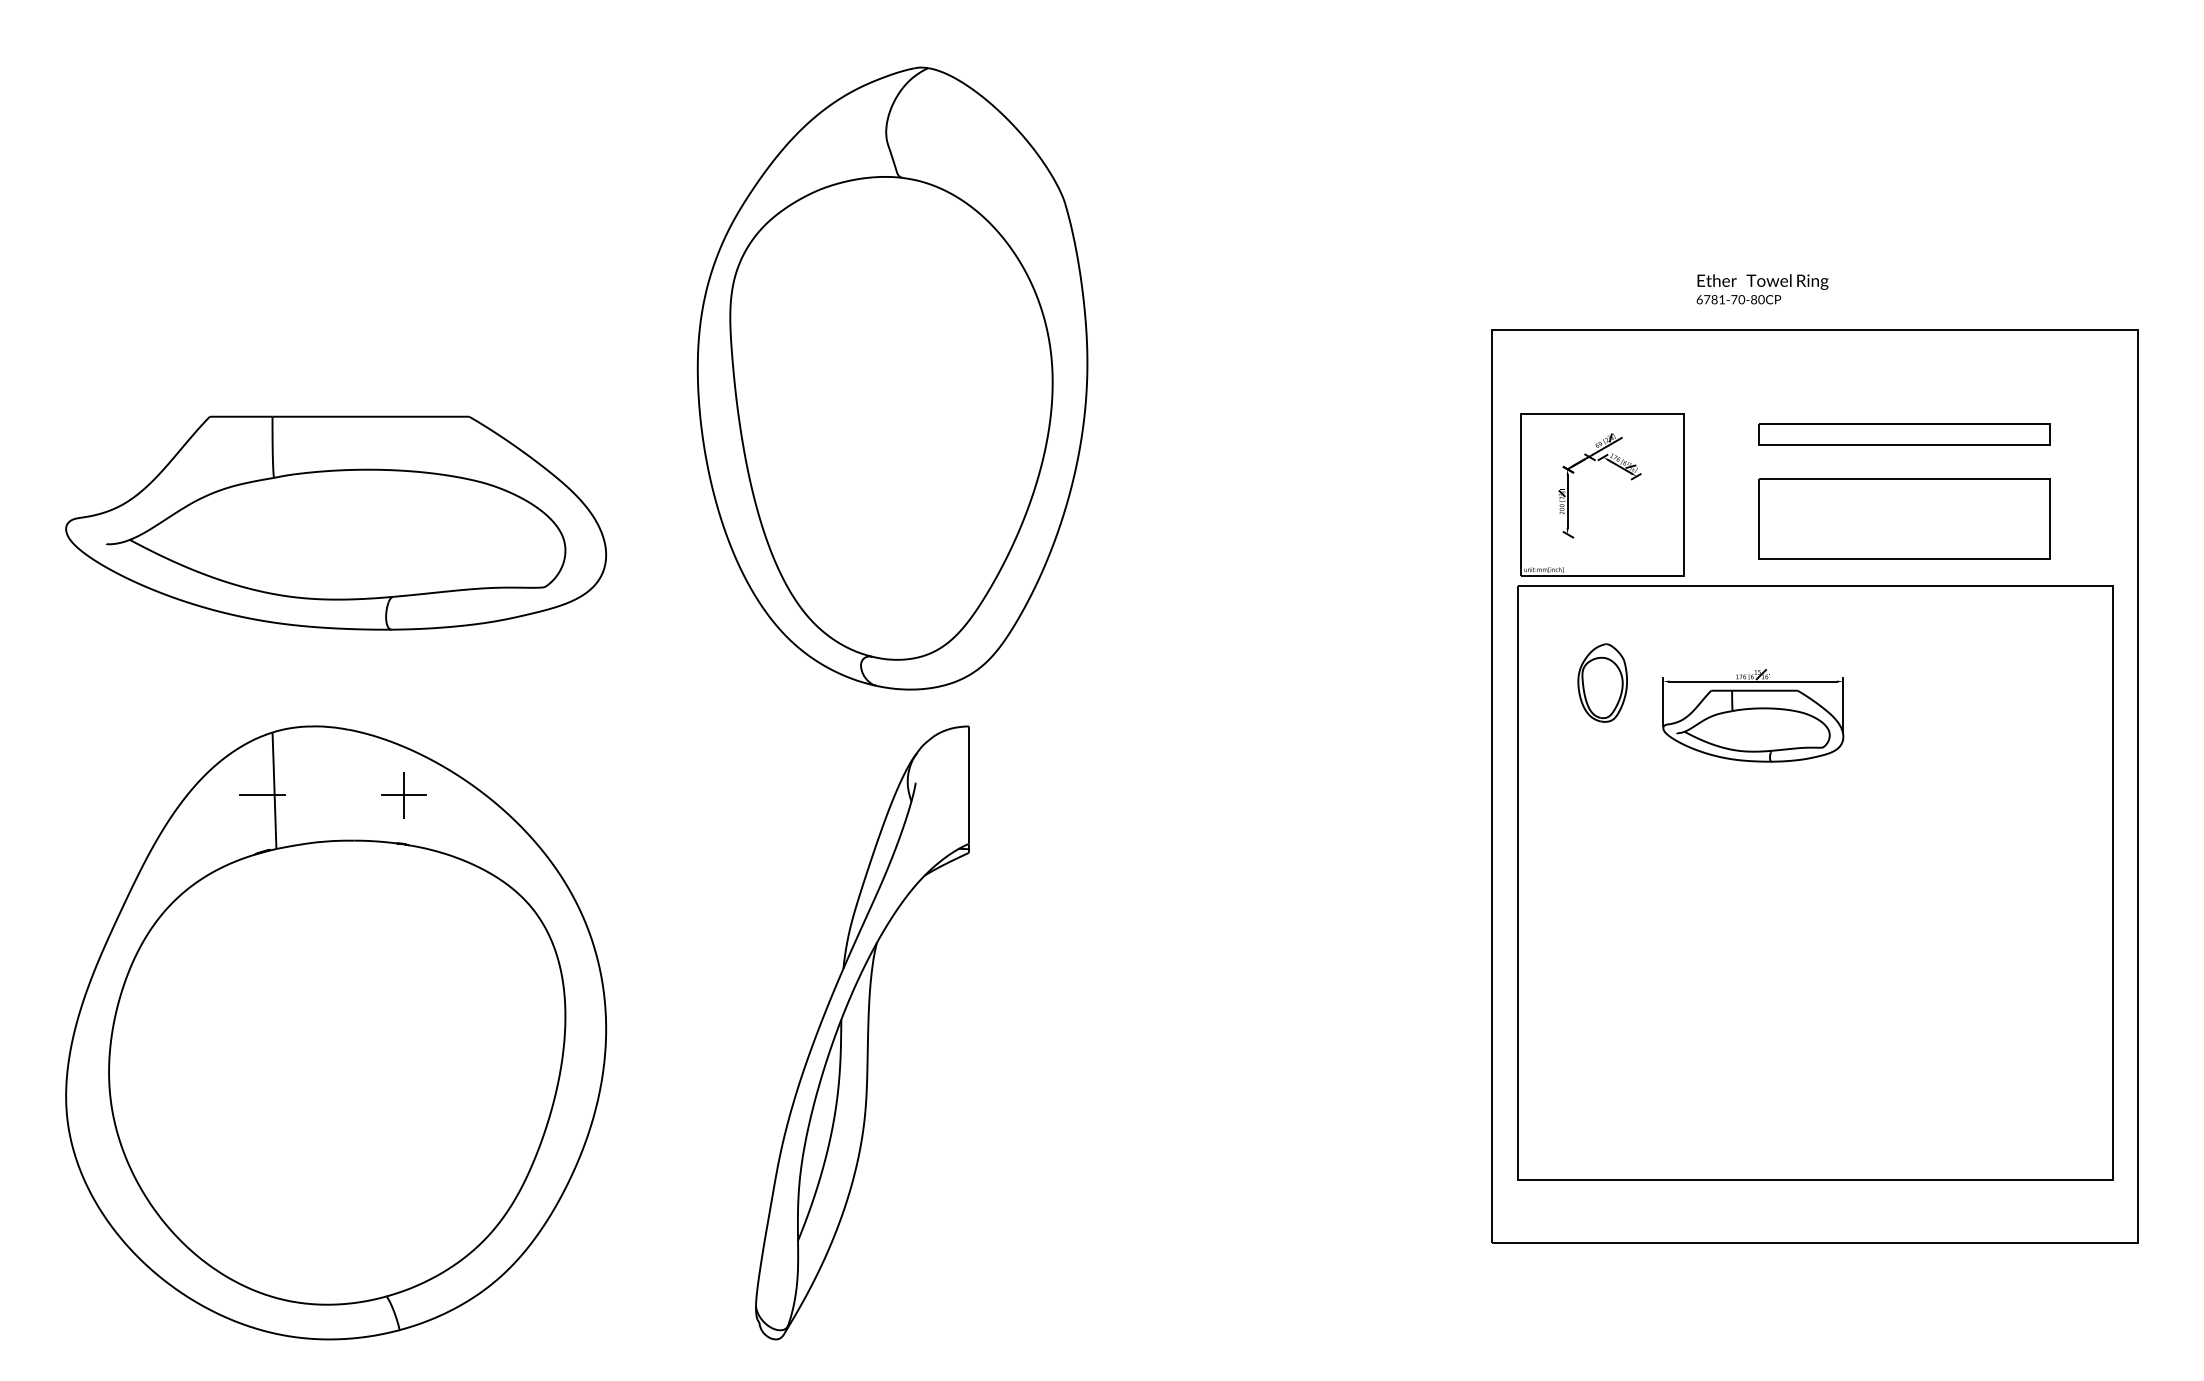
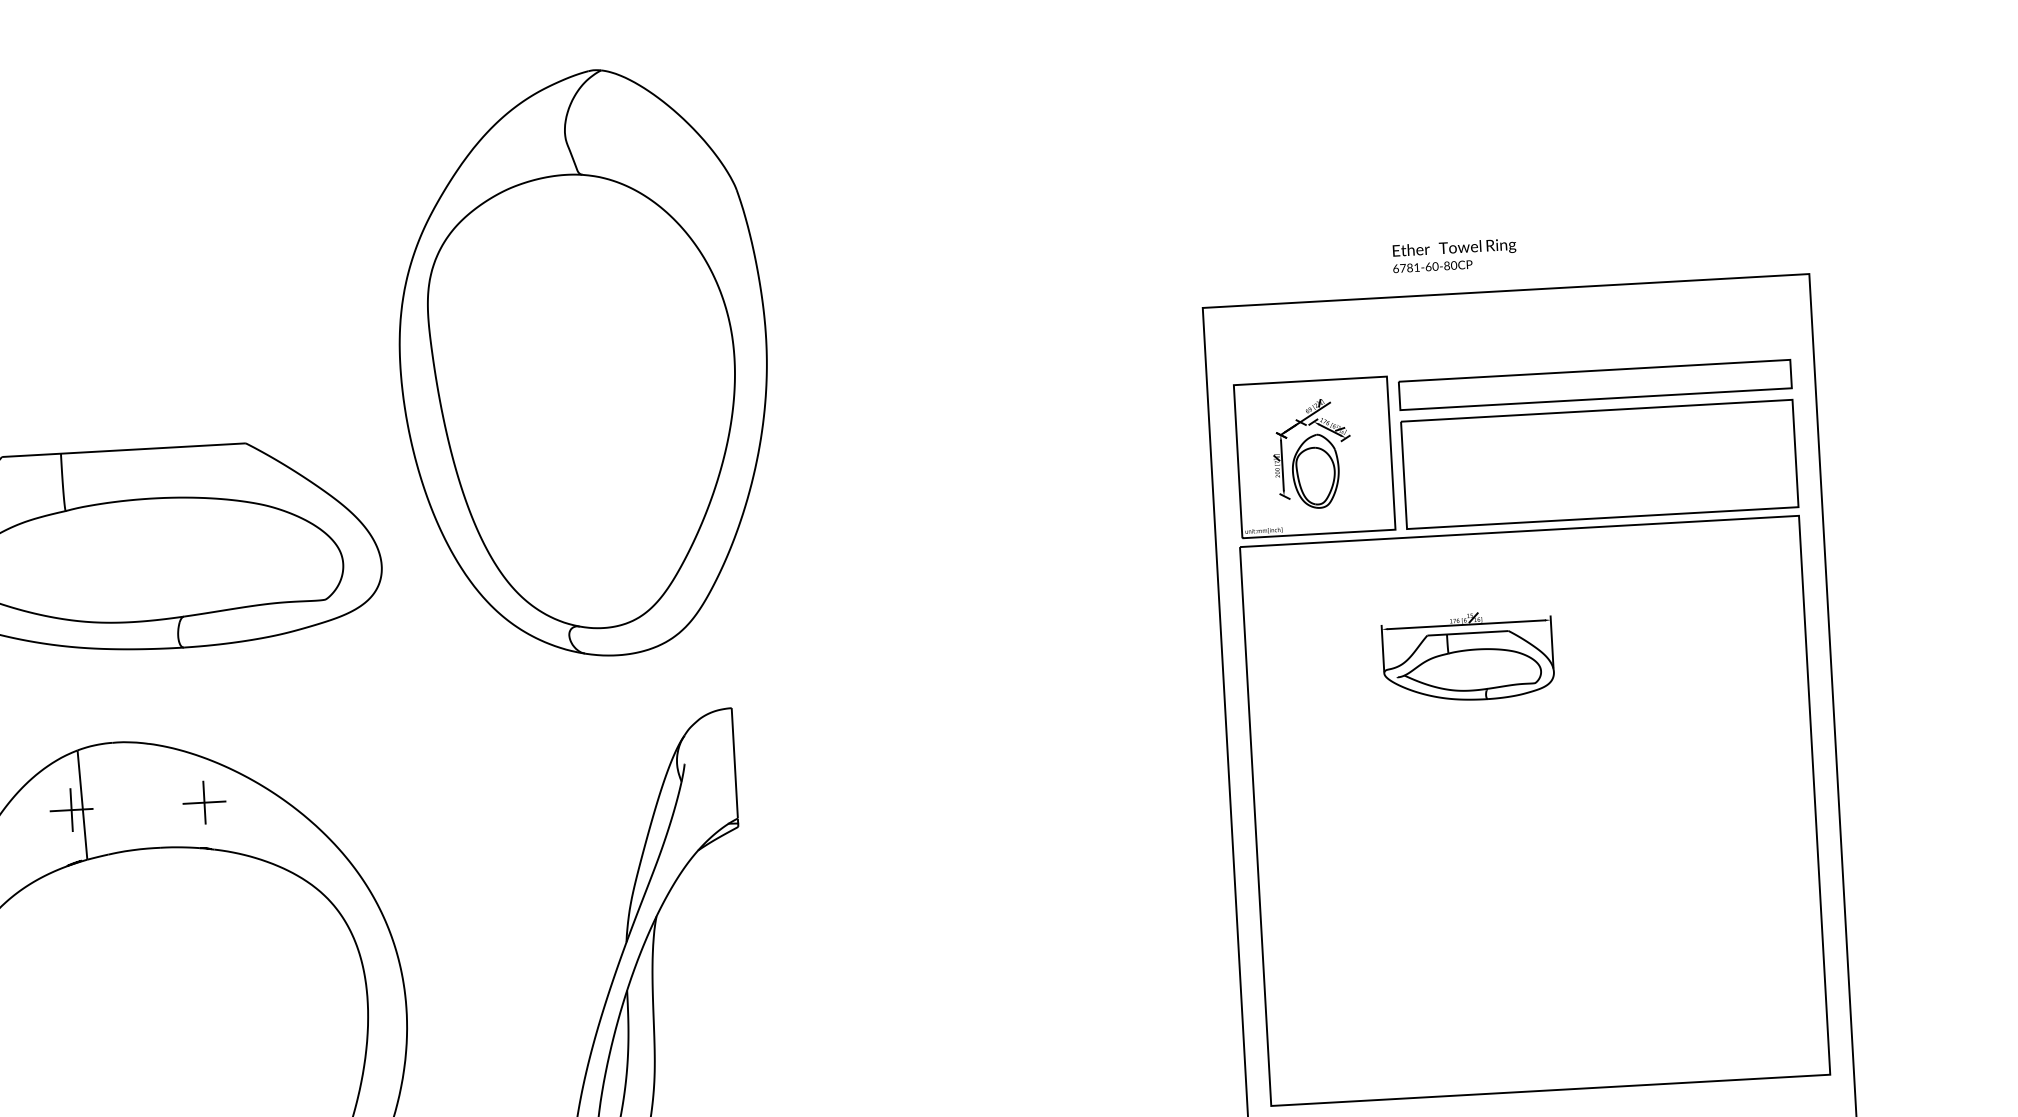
text: (1734, 299) -> (1428, 266), 6781-70-80CP -> 6781-60-80CP
part: (892, 378) -> (583, 363), moved
part: (1904, 434) -> (1595, 384), size x1.43
part: (1904, 518) -> (1599, 463), size x1.43
part: (1602, 682) -> (1315, 471), moved
line: (262, 795) -> (71, 810), added

